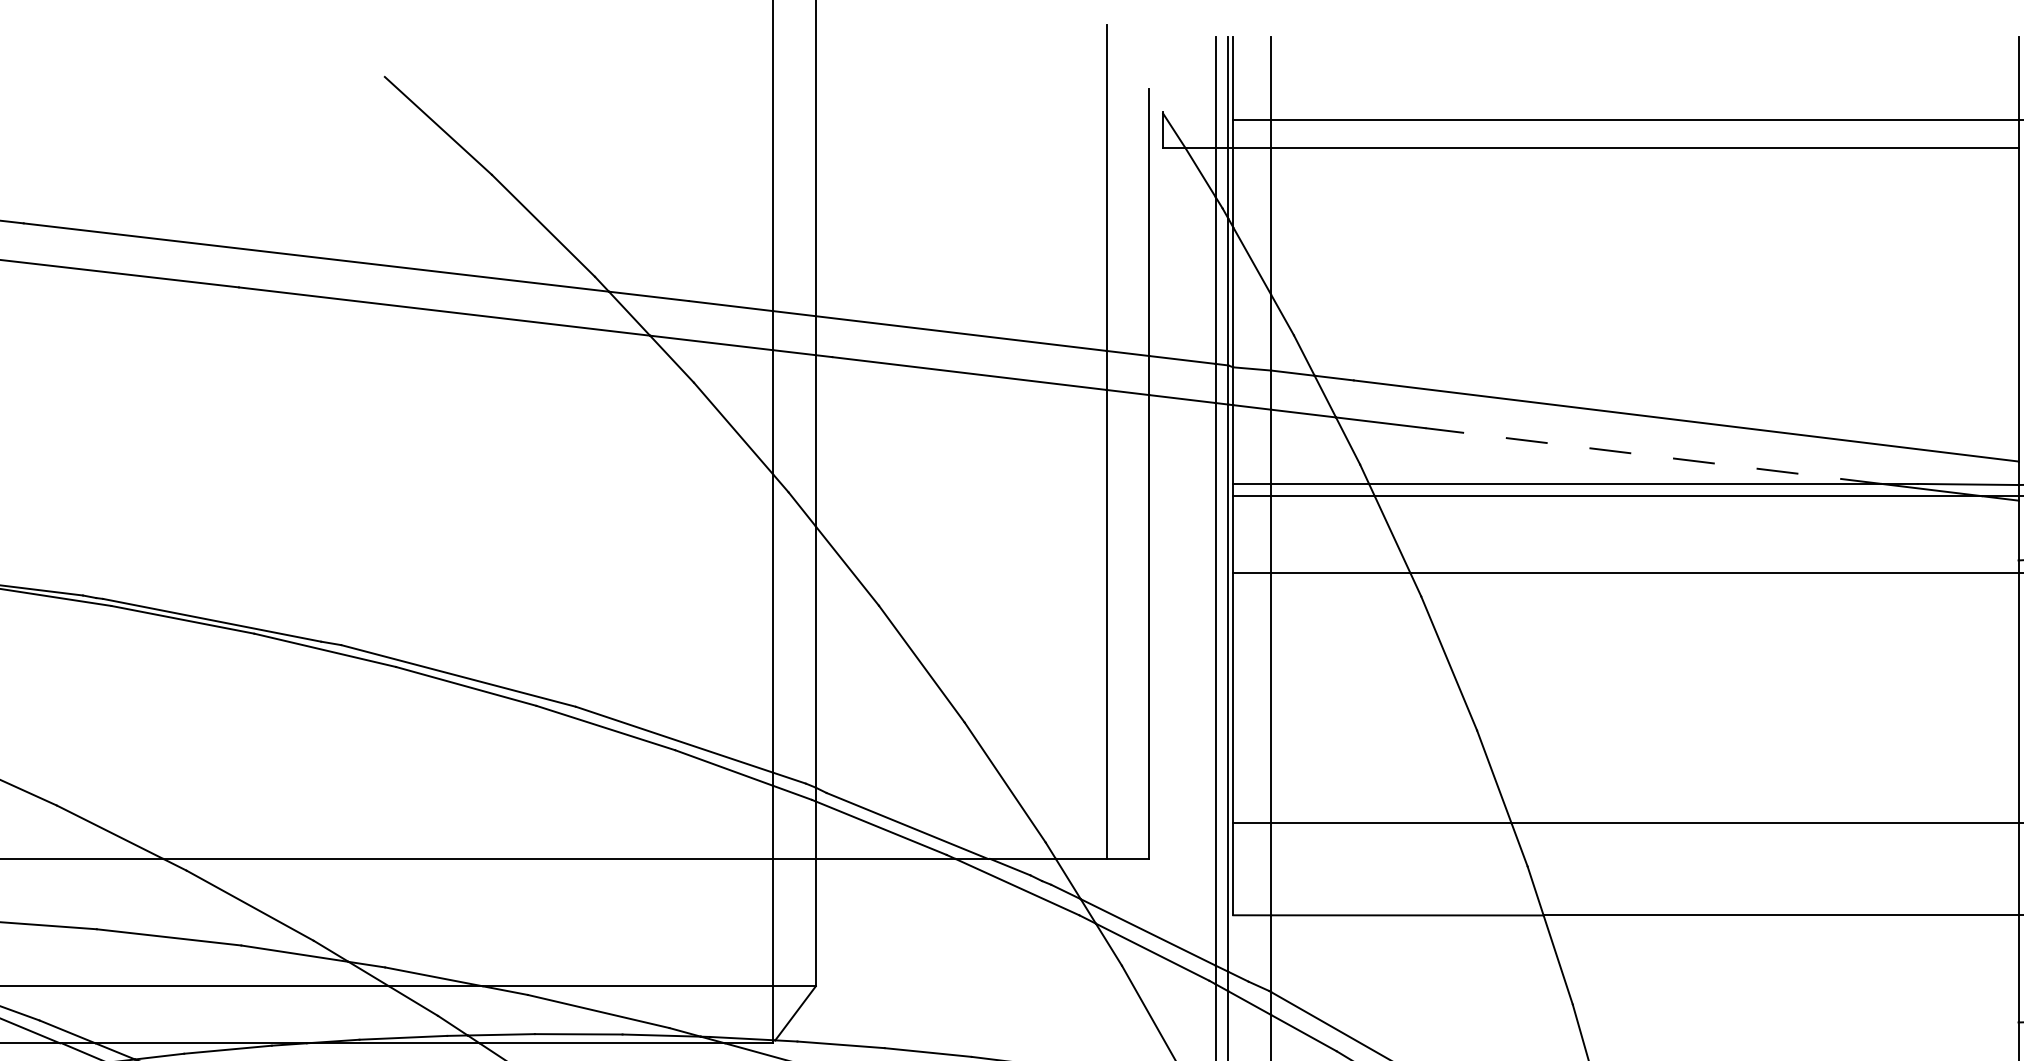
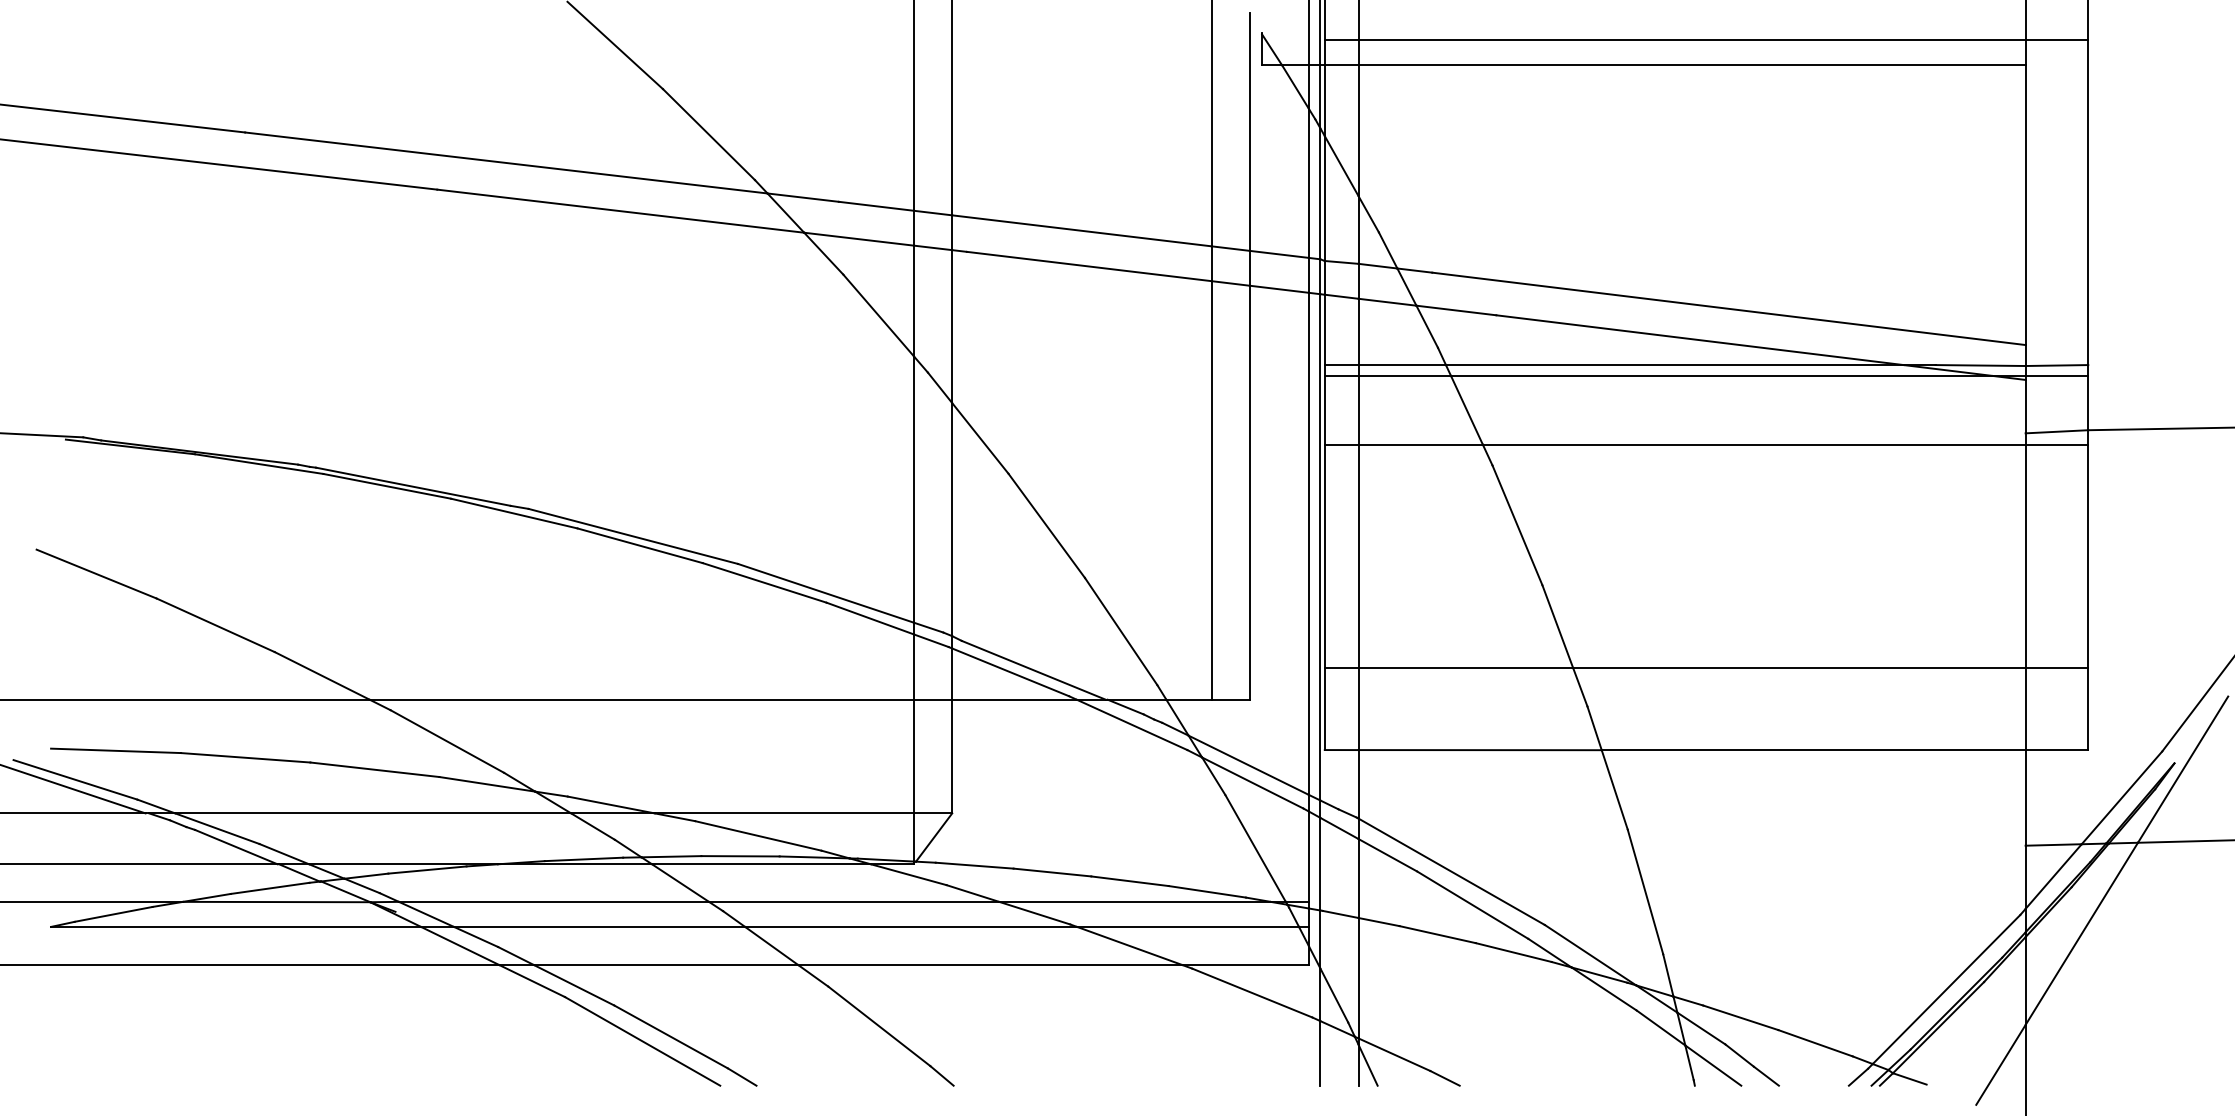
line: (1653, 456) -> (1699, 340), dashed -> solid

